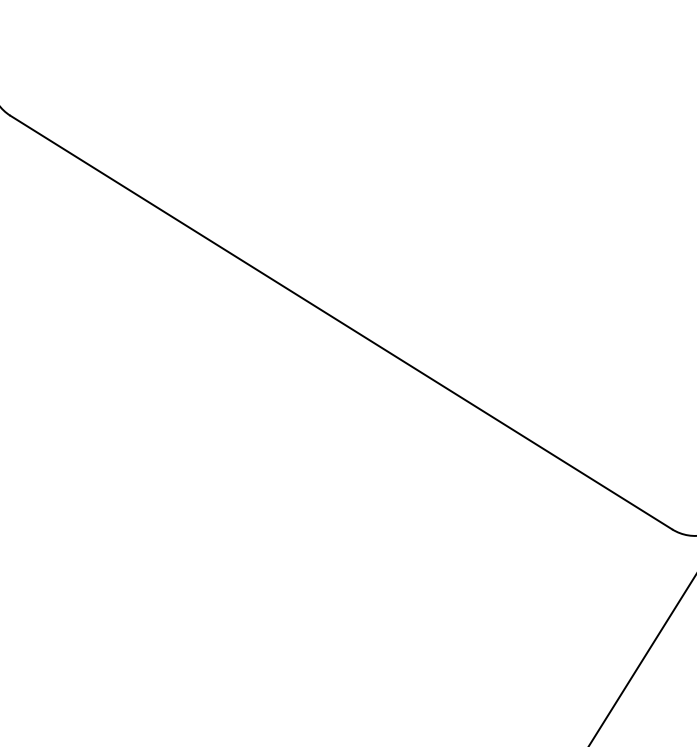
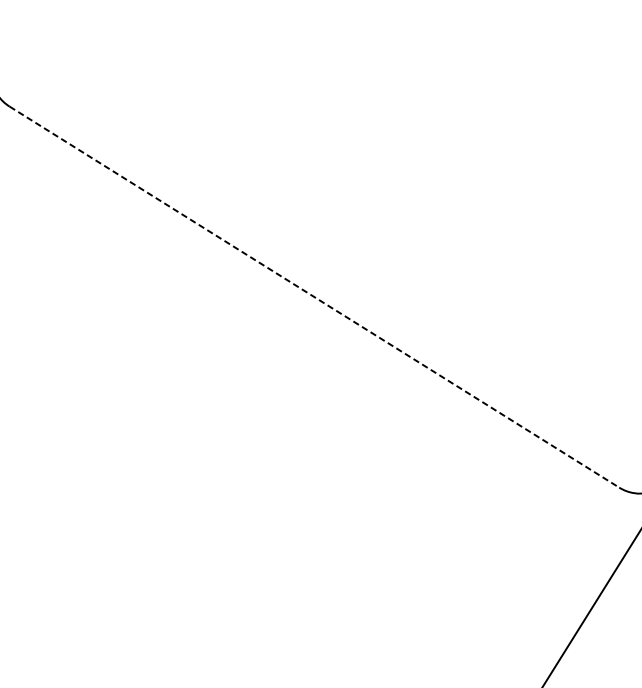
line: (341, 322) -> (314, 297), solid -> dashed

